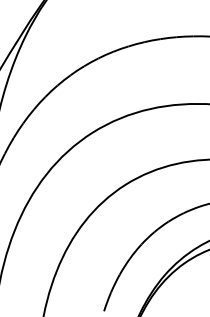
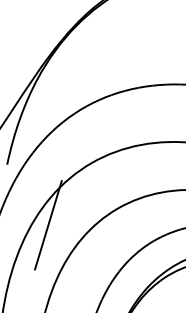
line: (44, 207) -> (48, 225), added

